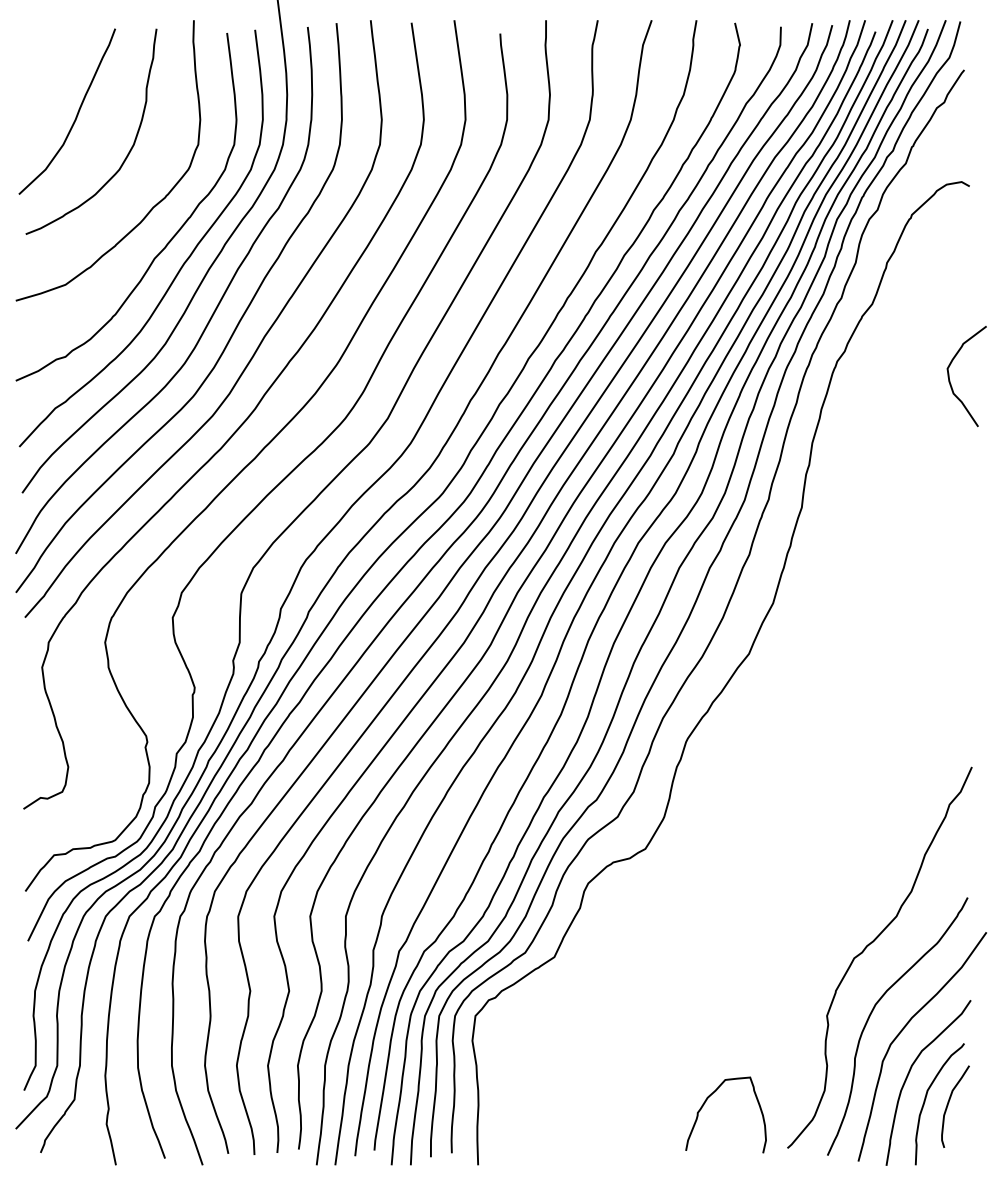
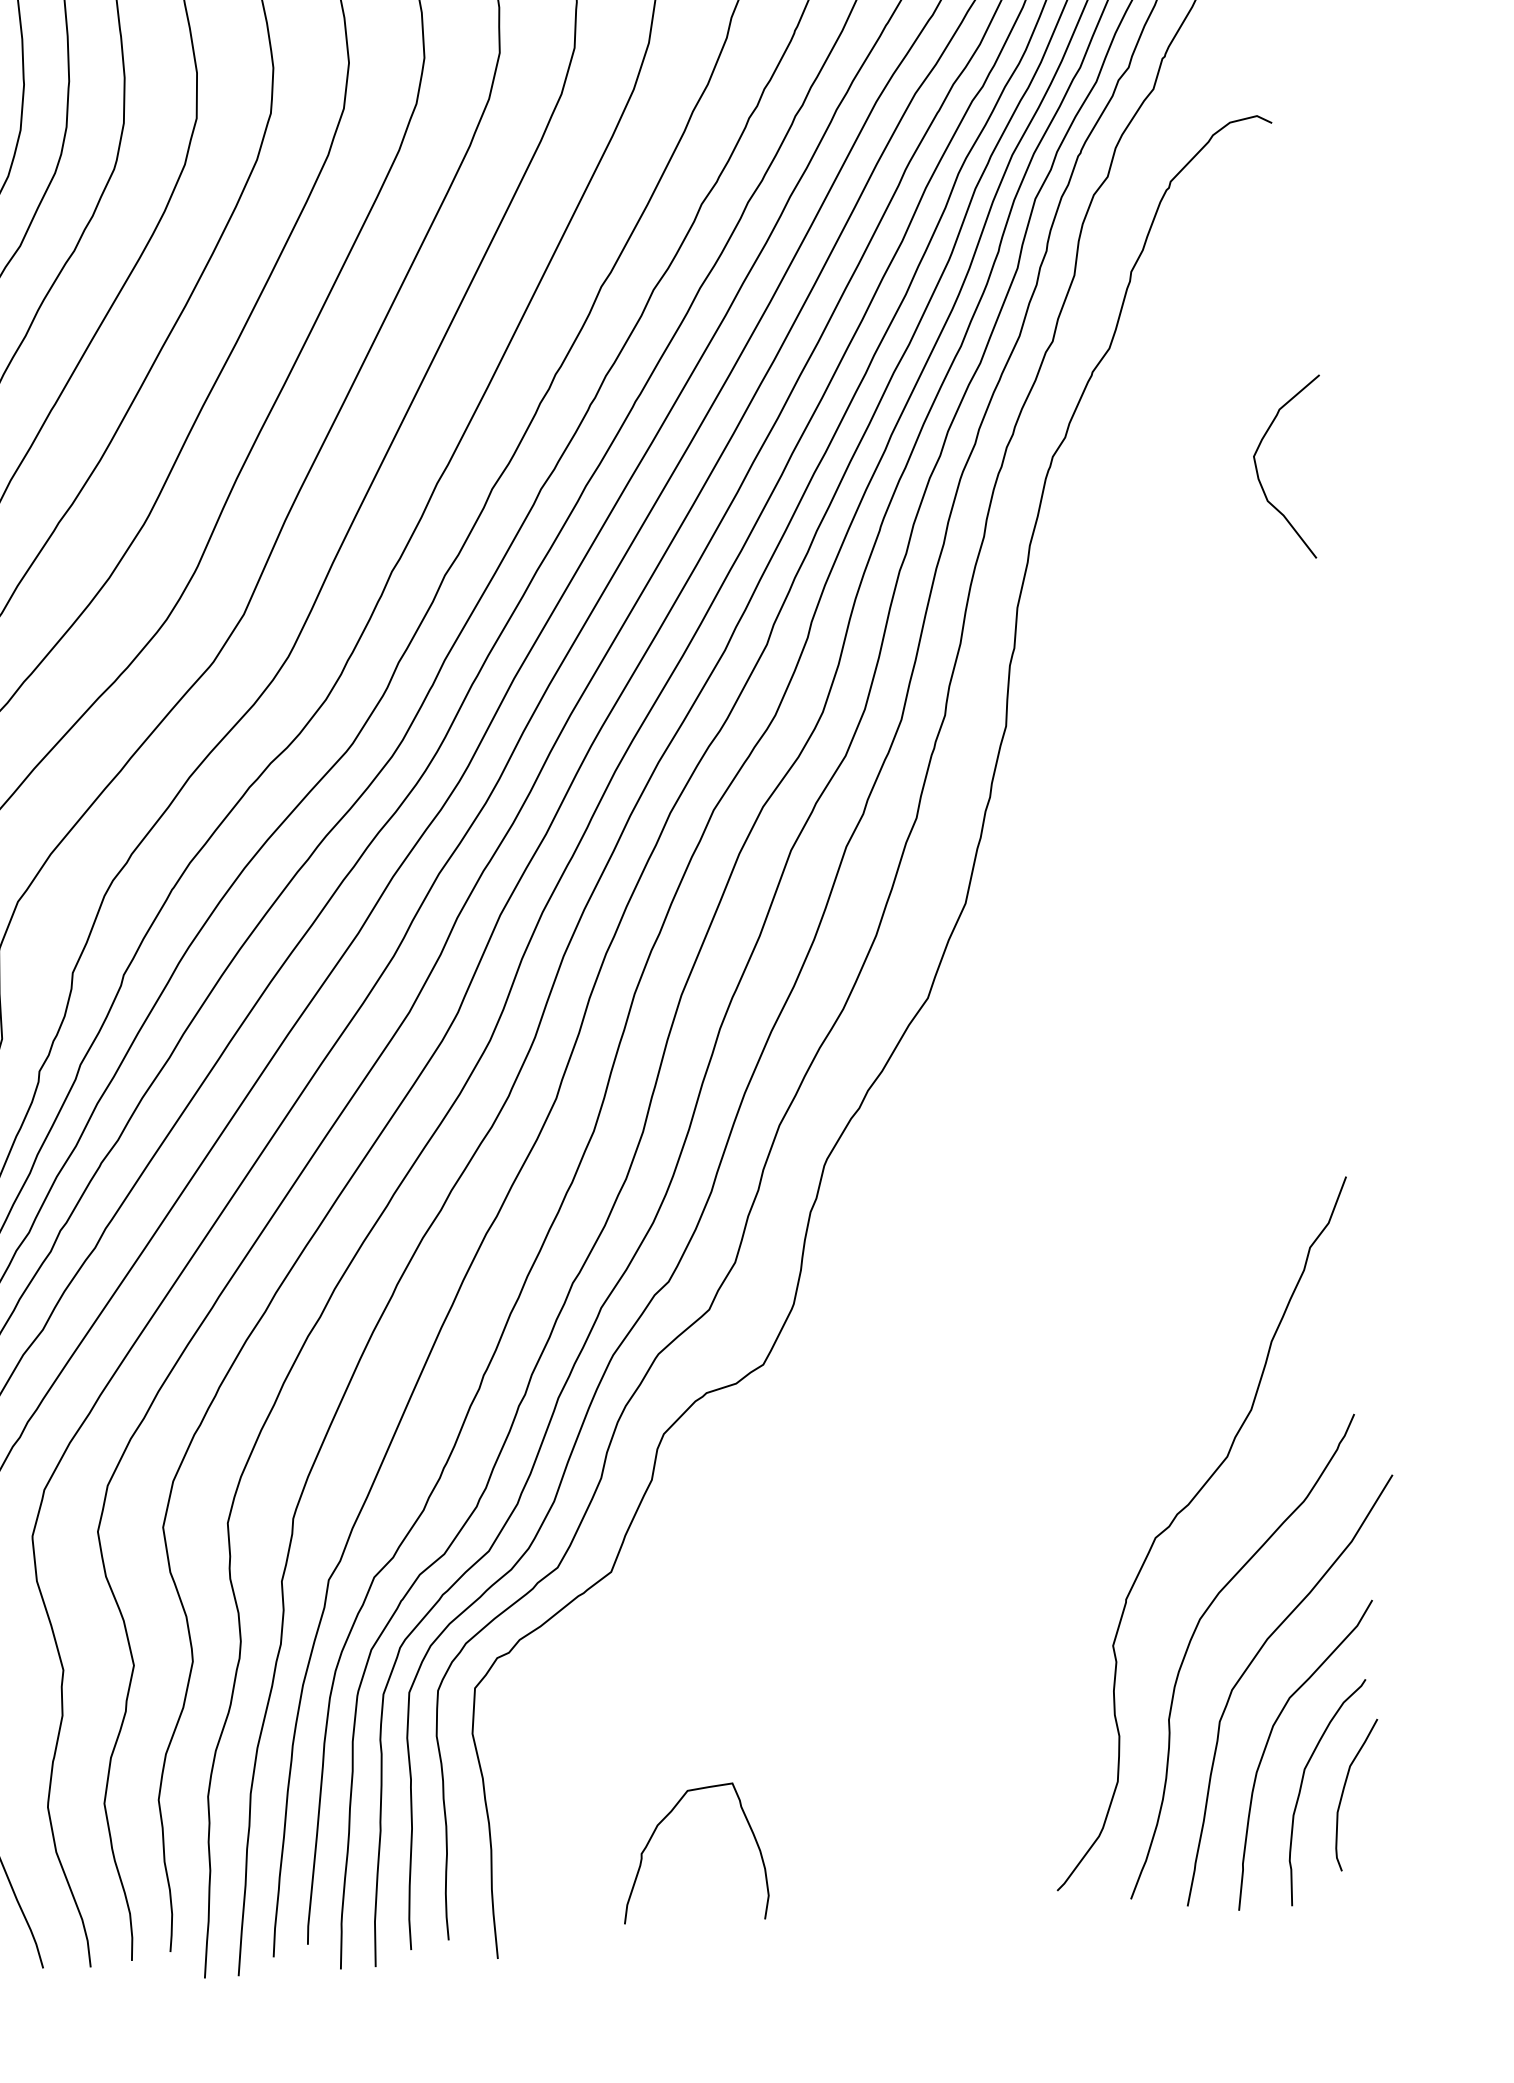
curve: (707, 1100) -> (657, 1830), moved

